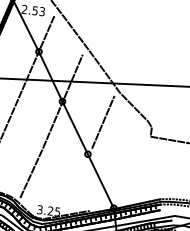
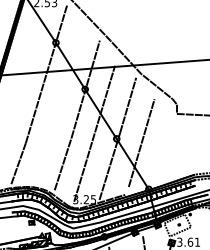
line: (66, 146) -> (94, 133), added
line: (112, 160) -> (141, 142), added
line: (77, 179) -> (109, 165), added

